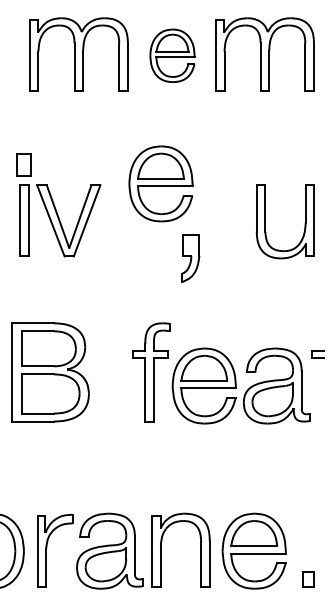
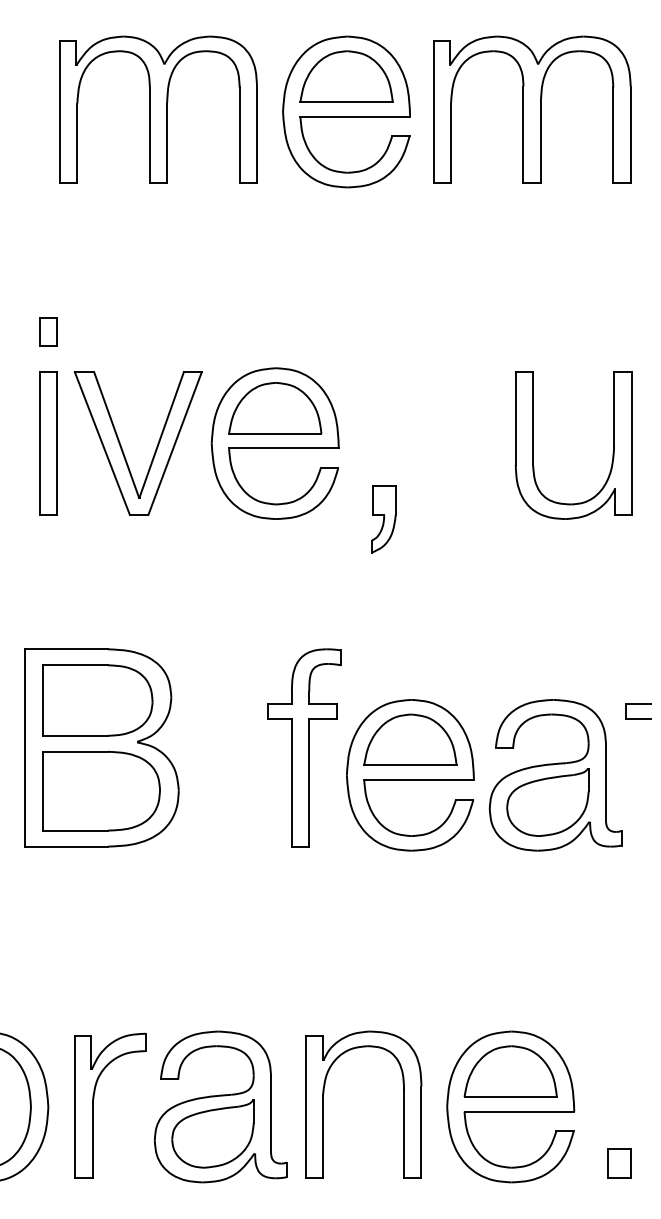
part: (172, 55) -> (346, 111), size x1.43
part: (24, 164) -> (49, 330), size x0.62
part: (160, 183) -> (274, 442), moved
part: (190, 258) -> (382, 519), size x0.71

